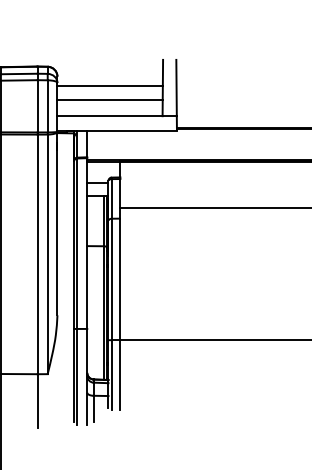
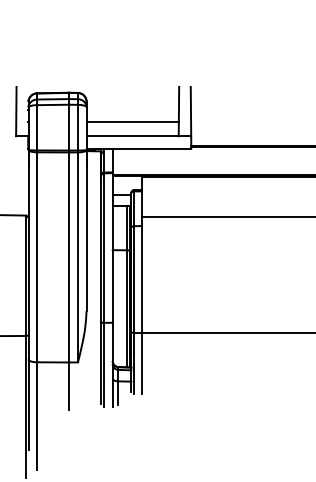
line: (109, 86) -> (132, 110), removed

